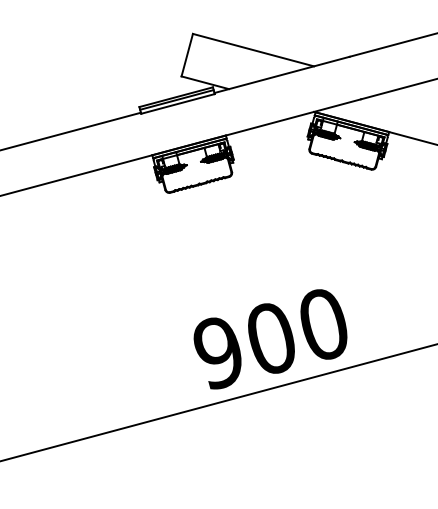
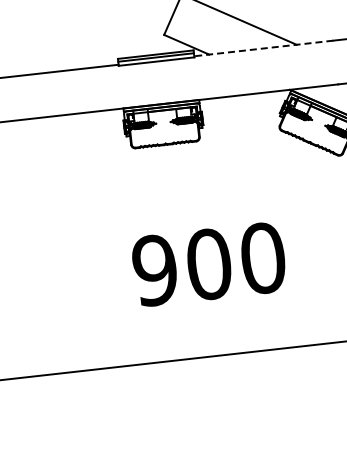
line: (282, 74) -> (264, 48), solid -> dashed
text: (270, 339) -> (208, 265), moved

